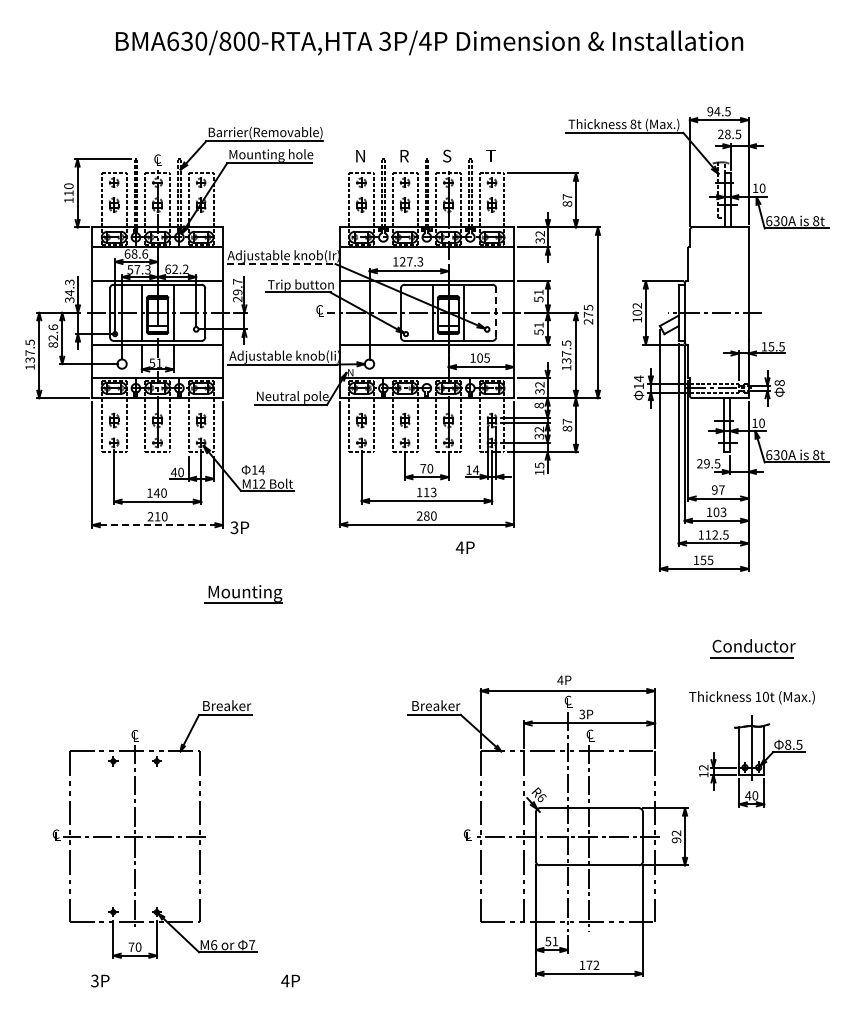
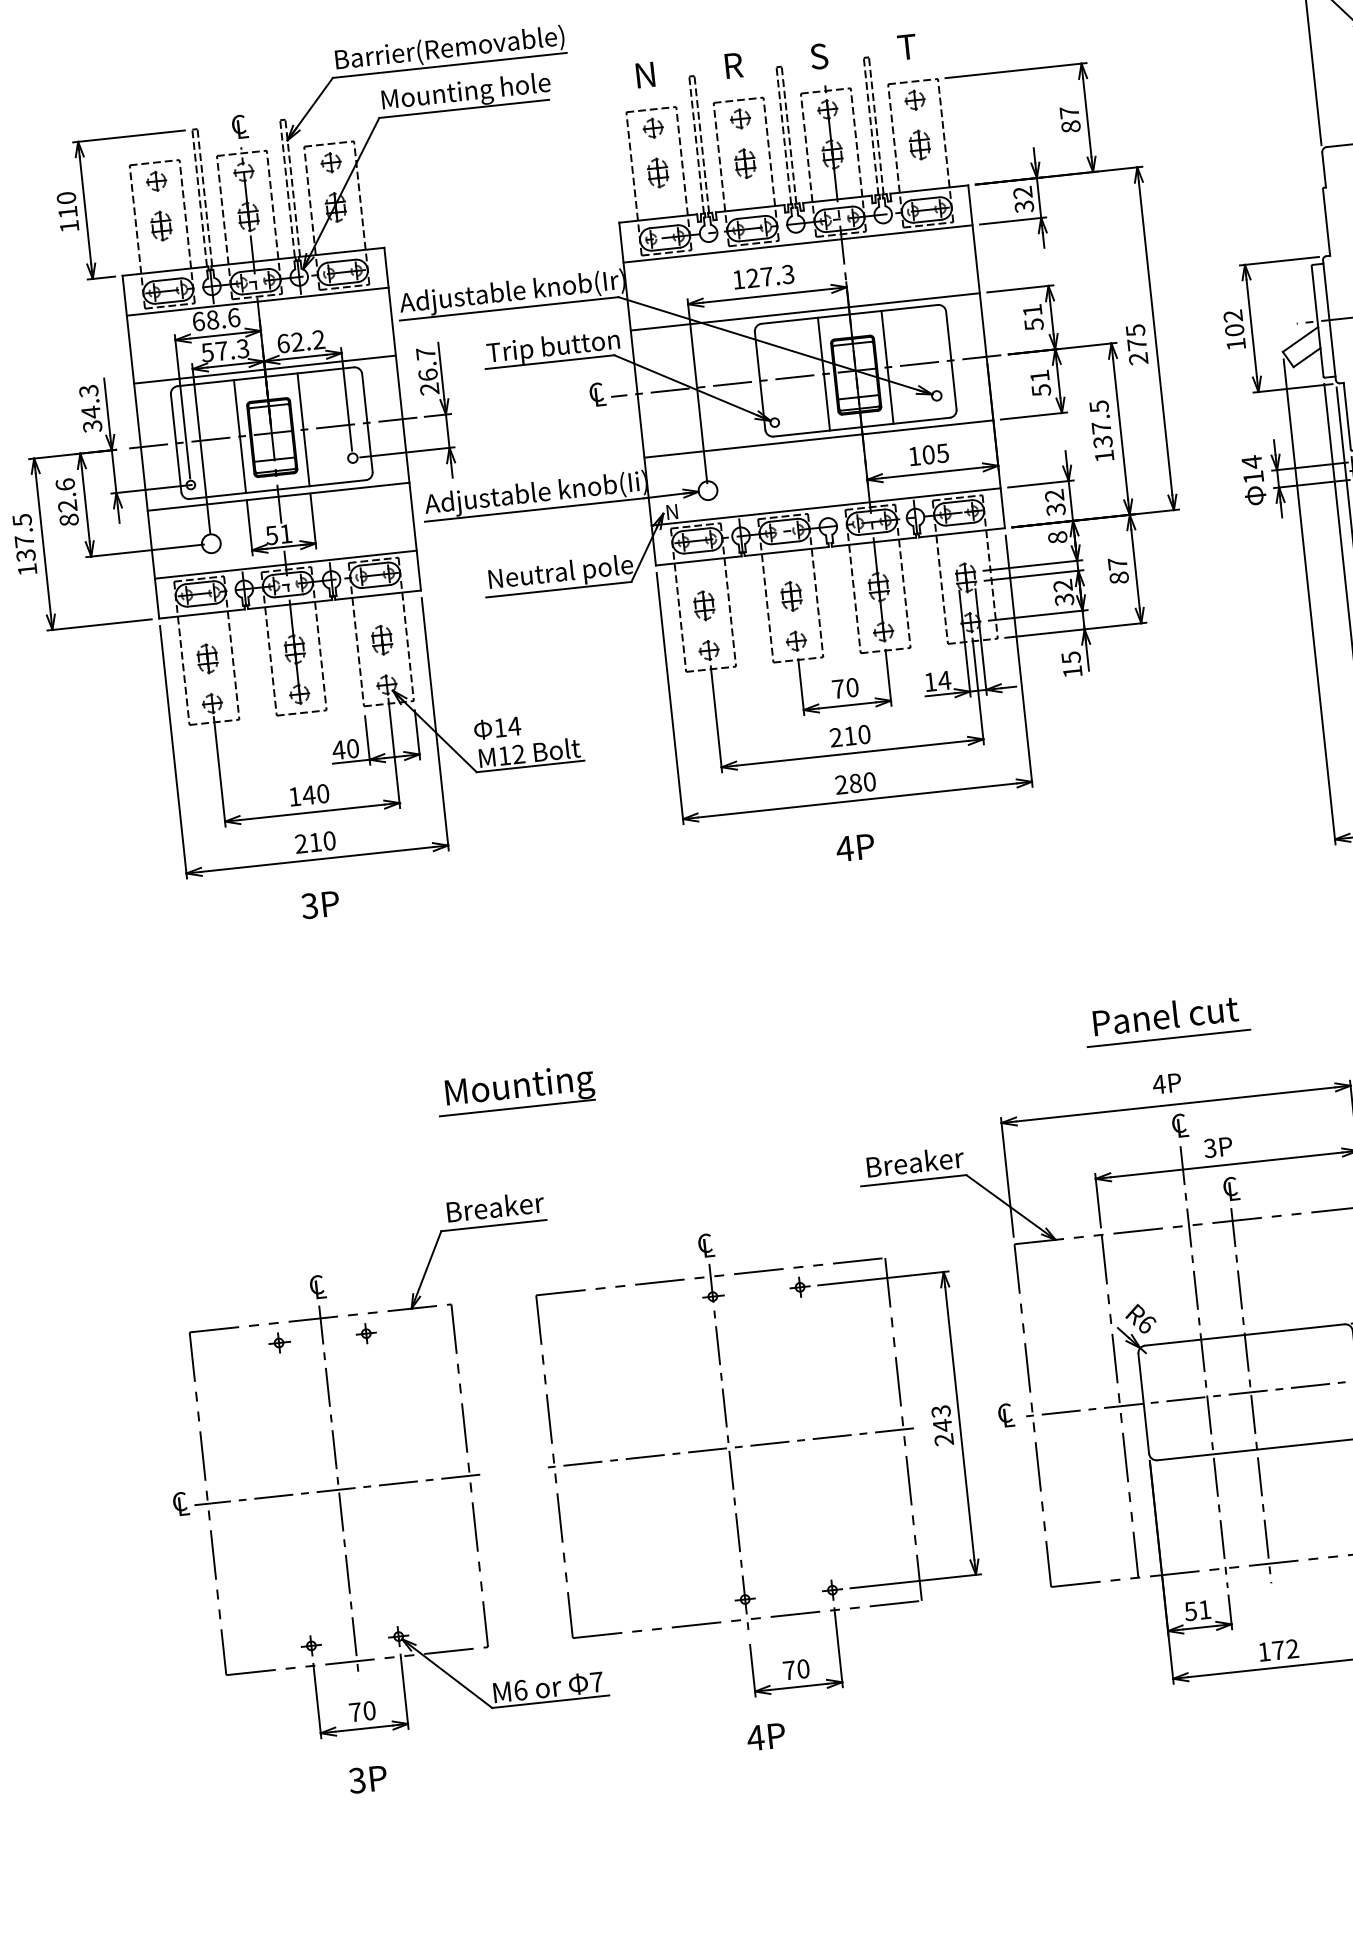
line: (281, 264) -> (509, 309), dashed -> solid
text: (237, 292) -> (427, 375), 29.7 -> 26.7
line: (496, 312) -> (951, 359), dashed -> solid
text: (426, 492) -> (849, 736), 113 -> 210
line: (157, 525) -> (317, 860), dashed -> solid
text: (239, 527) -> (319, 904), moved
text: (464, 547) -> (853, 847), moved
part: (243, 594) -> (516, 1090), moved
part: (567, 648) -> (1166, 1019), added
part: (343, 837) -> (757, 1446), added
text: (100, 980) -> (368, 1778), moved
text: (290, 980) -> (765, 1735), moved

